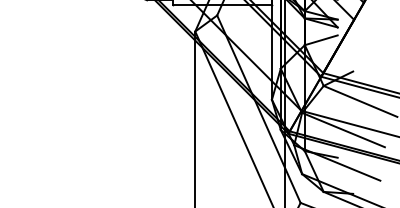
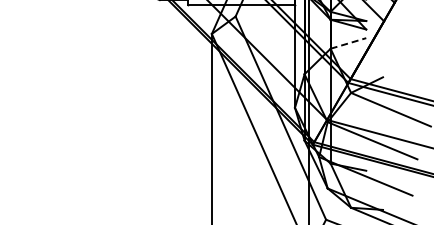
line: (321, 40) -> (348, 43), solid -> dashed

